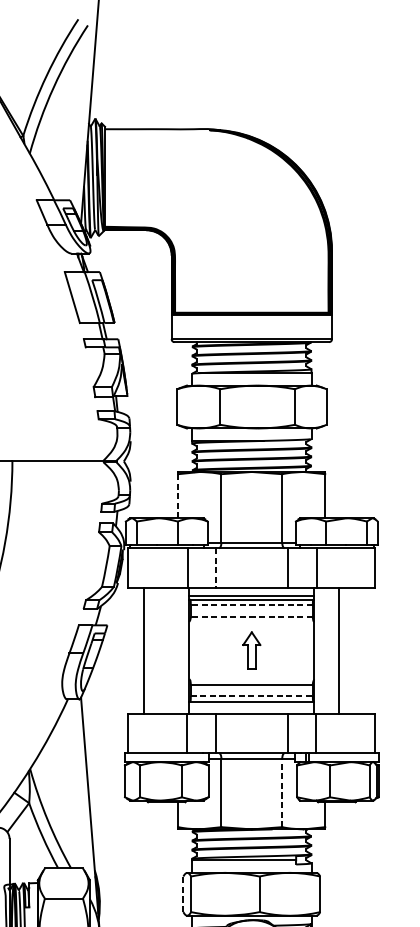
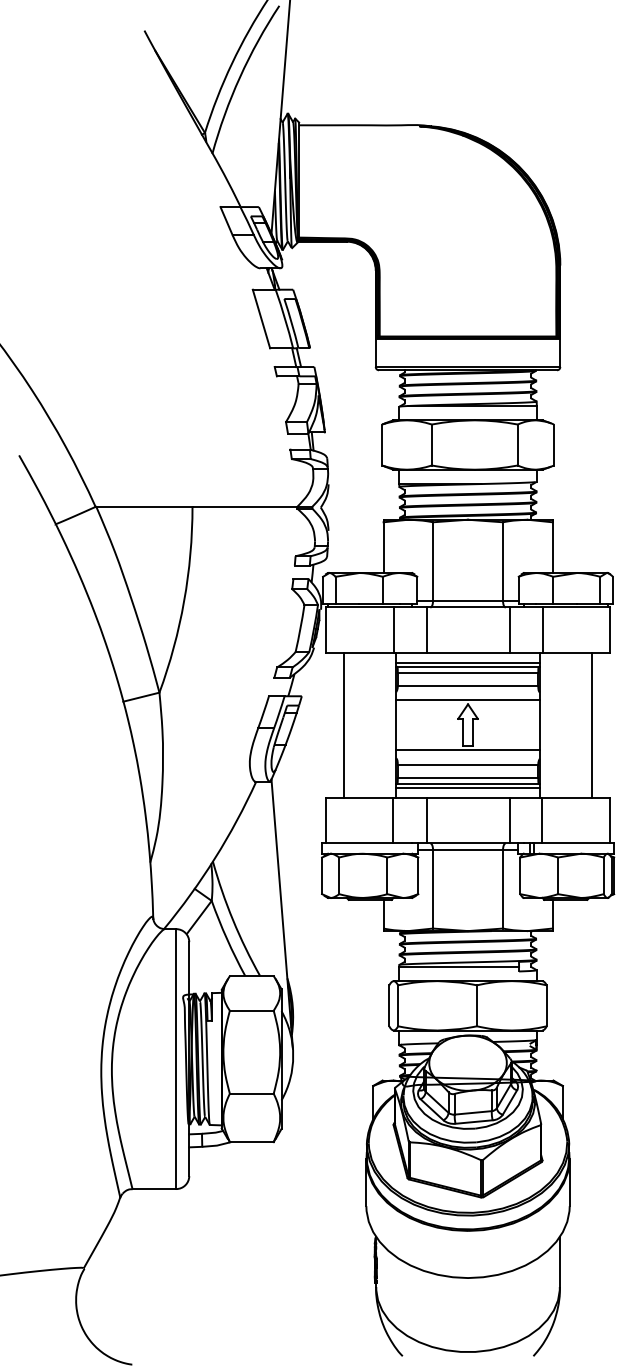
line: (178, 496) -> (383, 548), dashed -> solid
line: (215, 568) -> (426, 630), dashed -> solid
line: (251, 605) -> (467, 673), dashed -> solid
line: (251, 616) -> (467, 686), dashed -> solid
line: (251, 629) -> (467, 700), added
line: (338, 649) -> (591, 724), moved
line: (251, 672) -> (467, 750), added
line: (252, 695) -> (468, 777), dashed -> solid
line: (251, 705) -> (467, 788), added
line: (282, 792) -> (503, 888), dashed -> solid
line: (183, 894) -> (389, 1005), dashed -> solid

